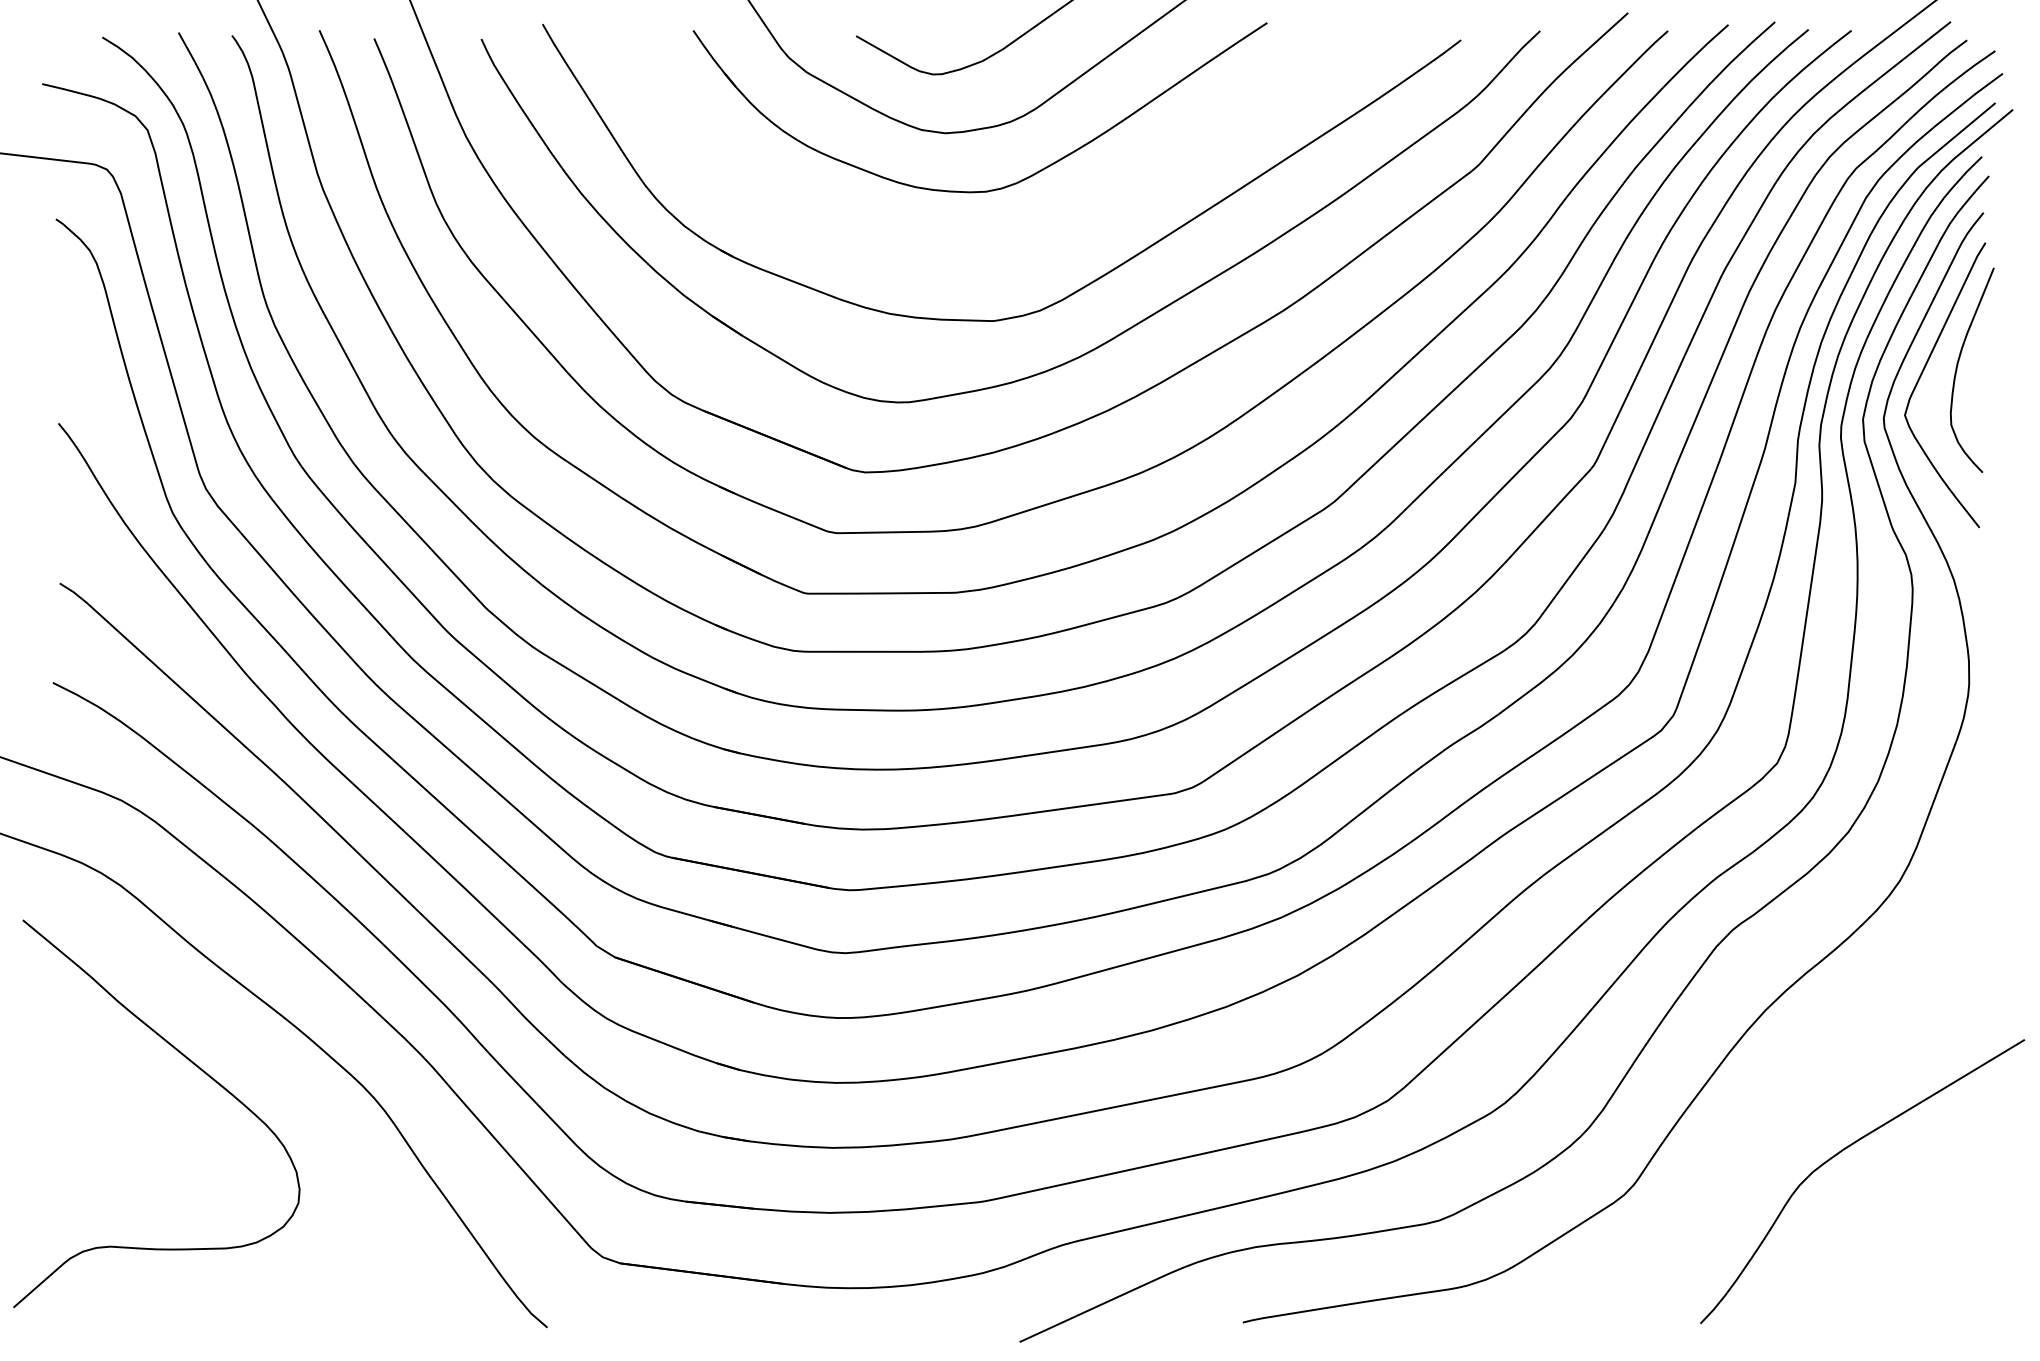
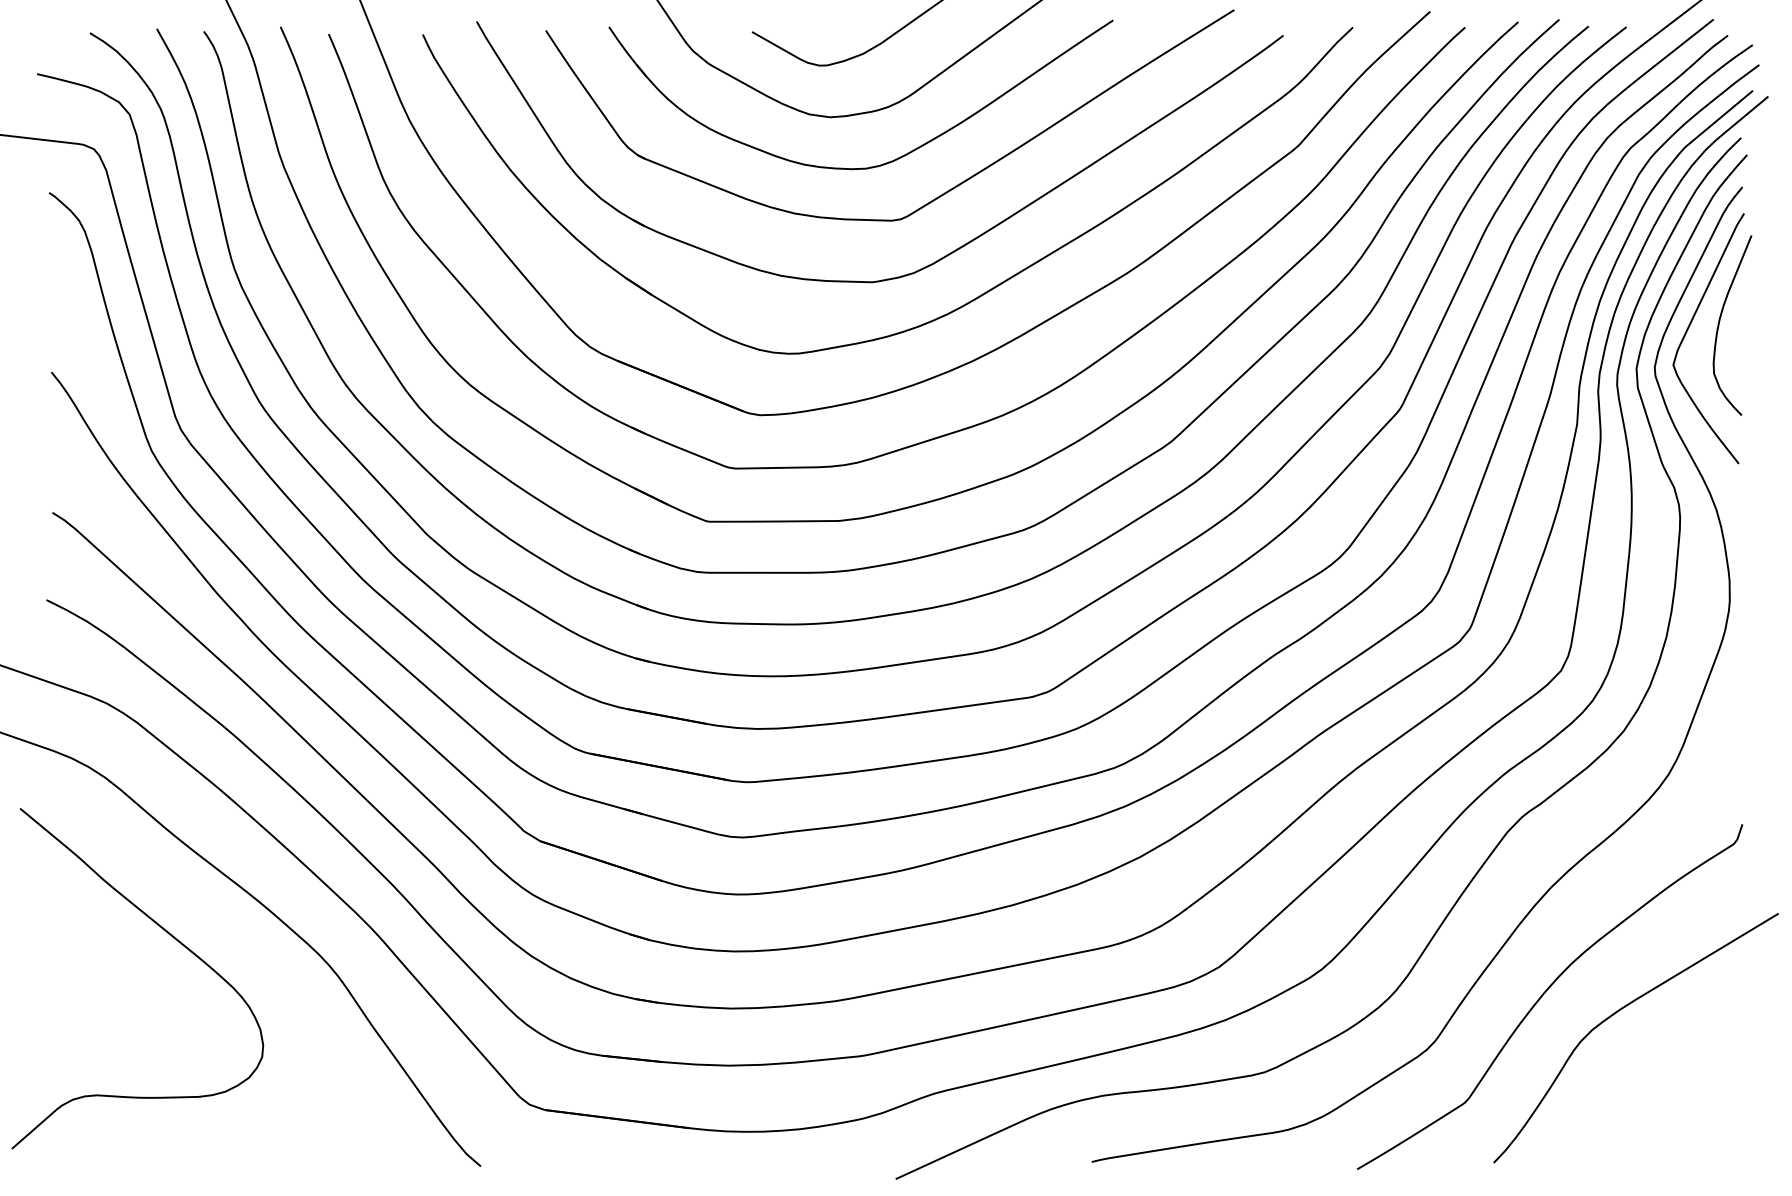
part: (1072, 220) -> (942, 193), added
curve: (1759, 1130) -> (1545, 993), added

